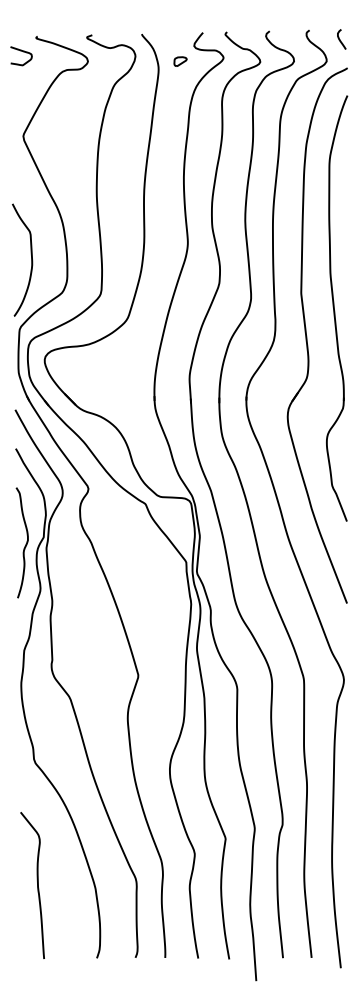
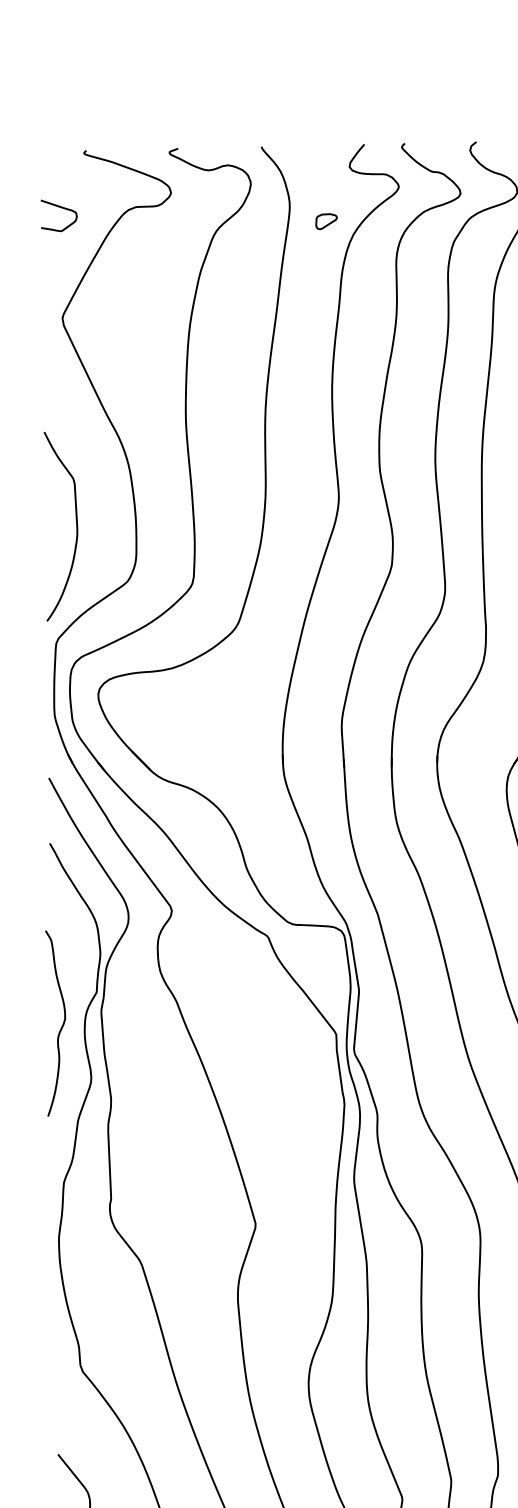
curve: (23, 52) -> (62, 209), moved
part: (180, 61) -> (326, 221), moved
curve: (25, 544) -> (61, 1026), moved

